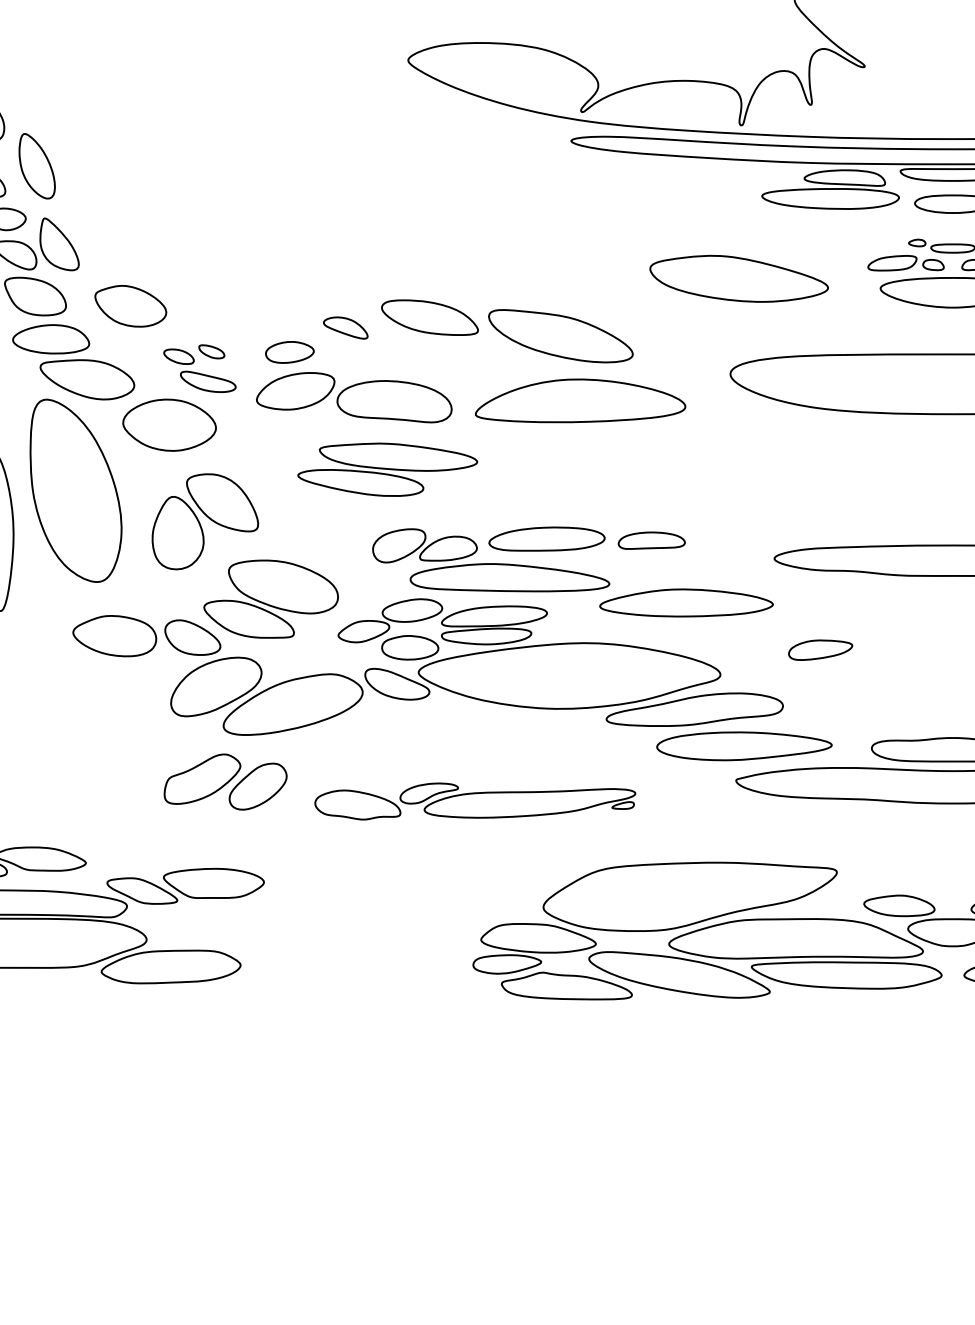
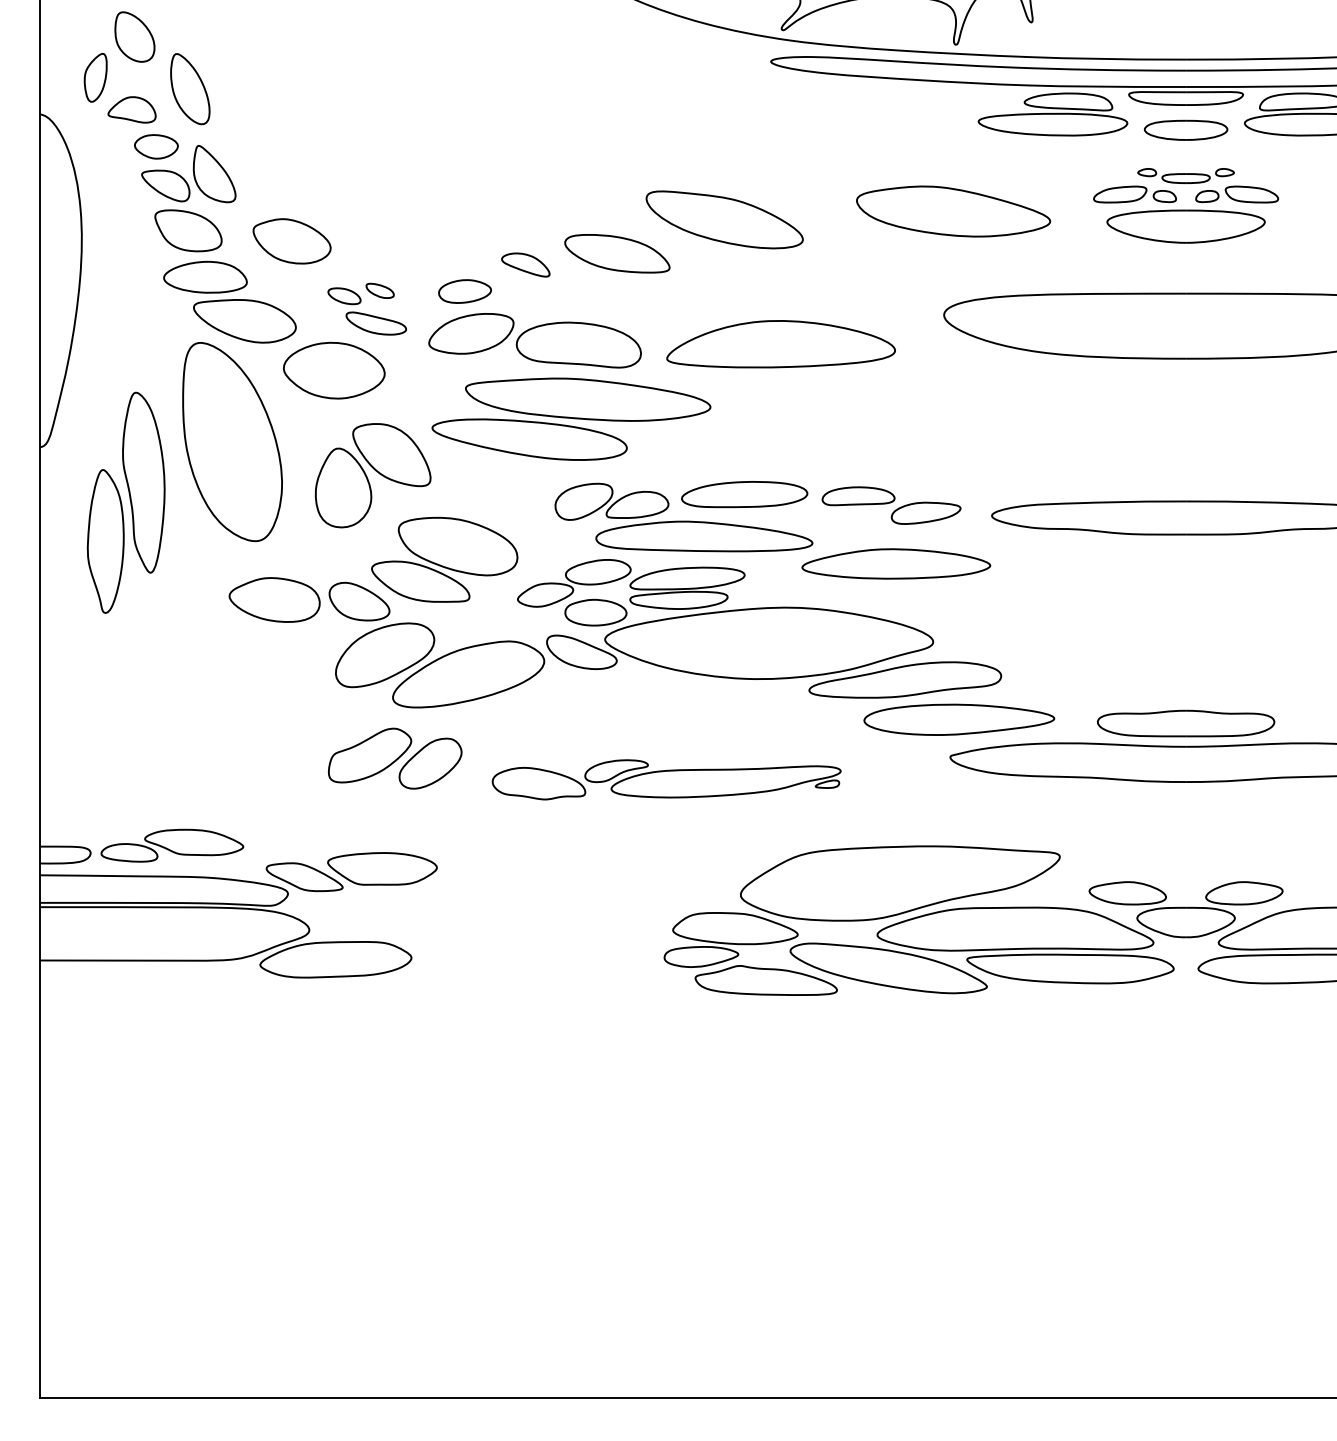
part: (560, 335) -> (724, 219), moved
part: (387, 469) -> (571, 418), size x1.43
part: (820, 649) -> (925, 512), moved

